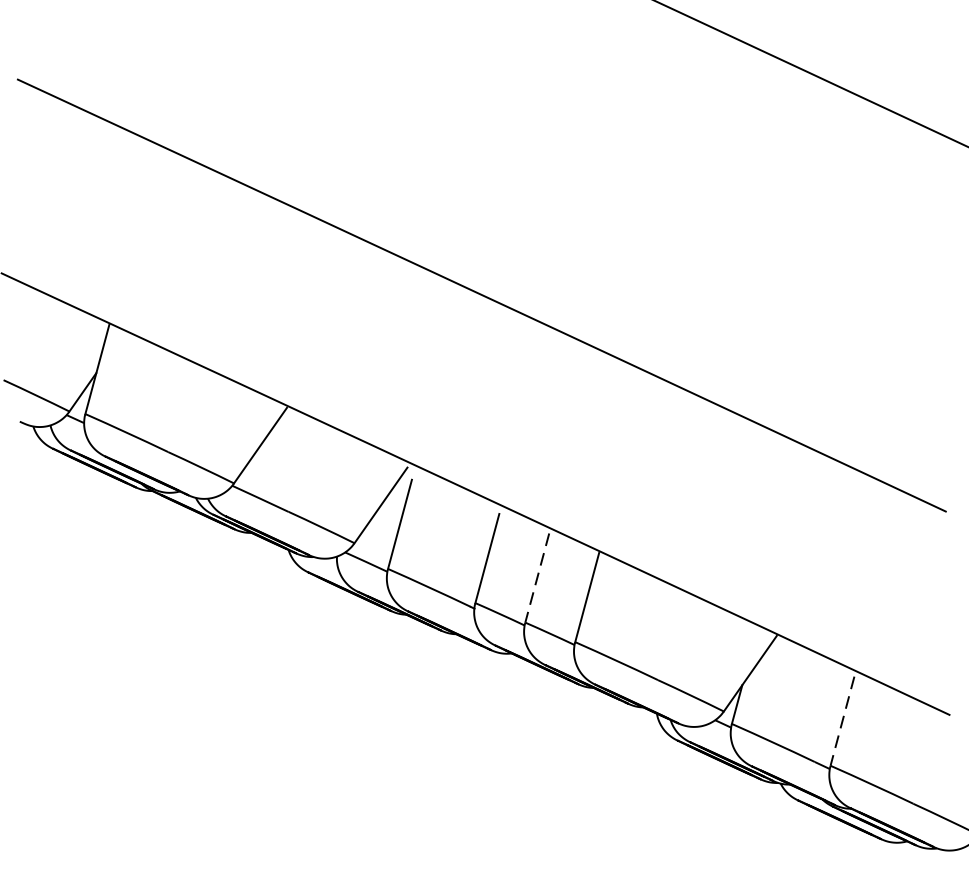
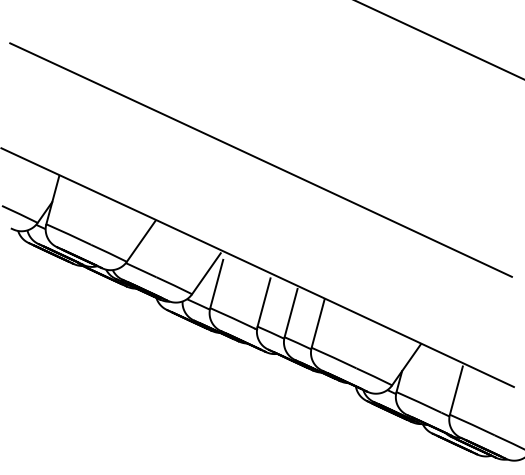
line: (536, 578) -> (290, 313), dashed -> solid
line: (842, 722) -> (456, 391), dashed -> solid

